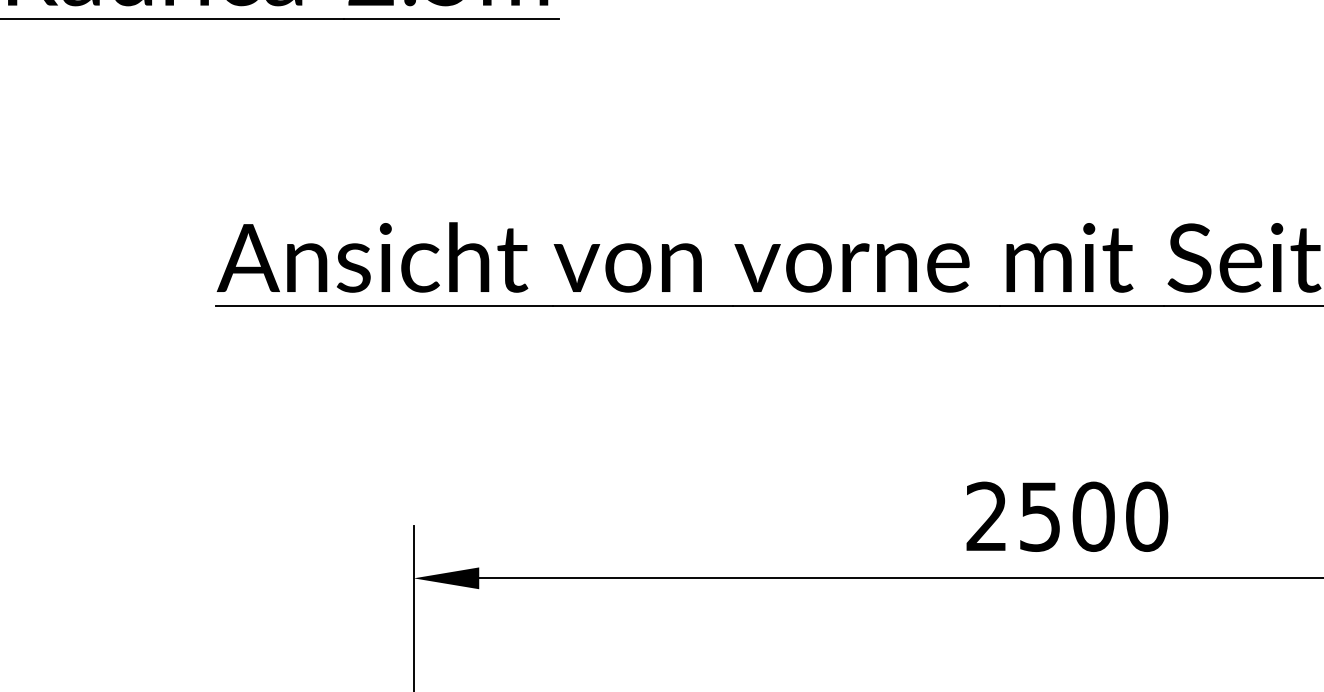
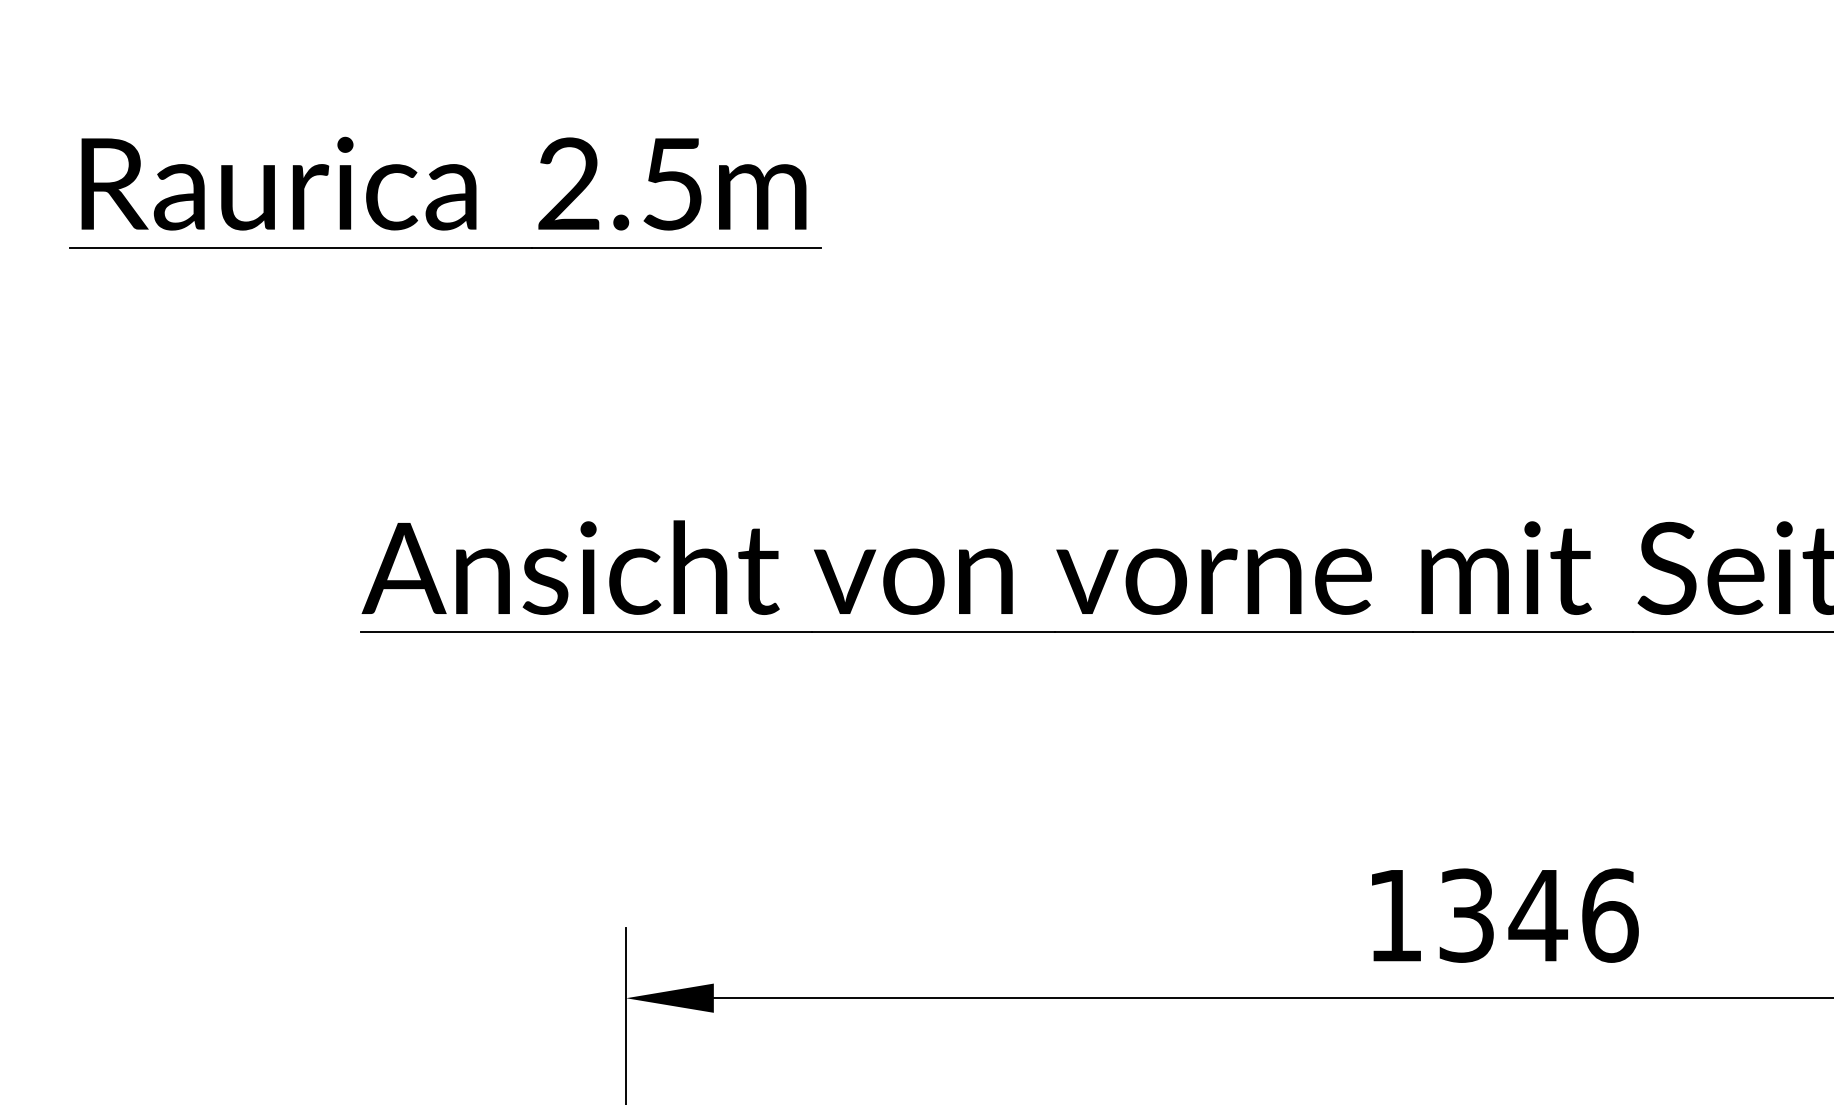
text: (1067, 516) -> (1503, 915), 2500 -> 1346

